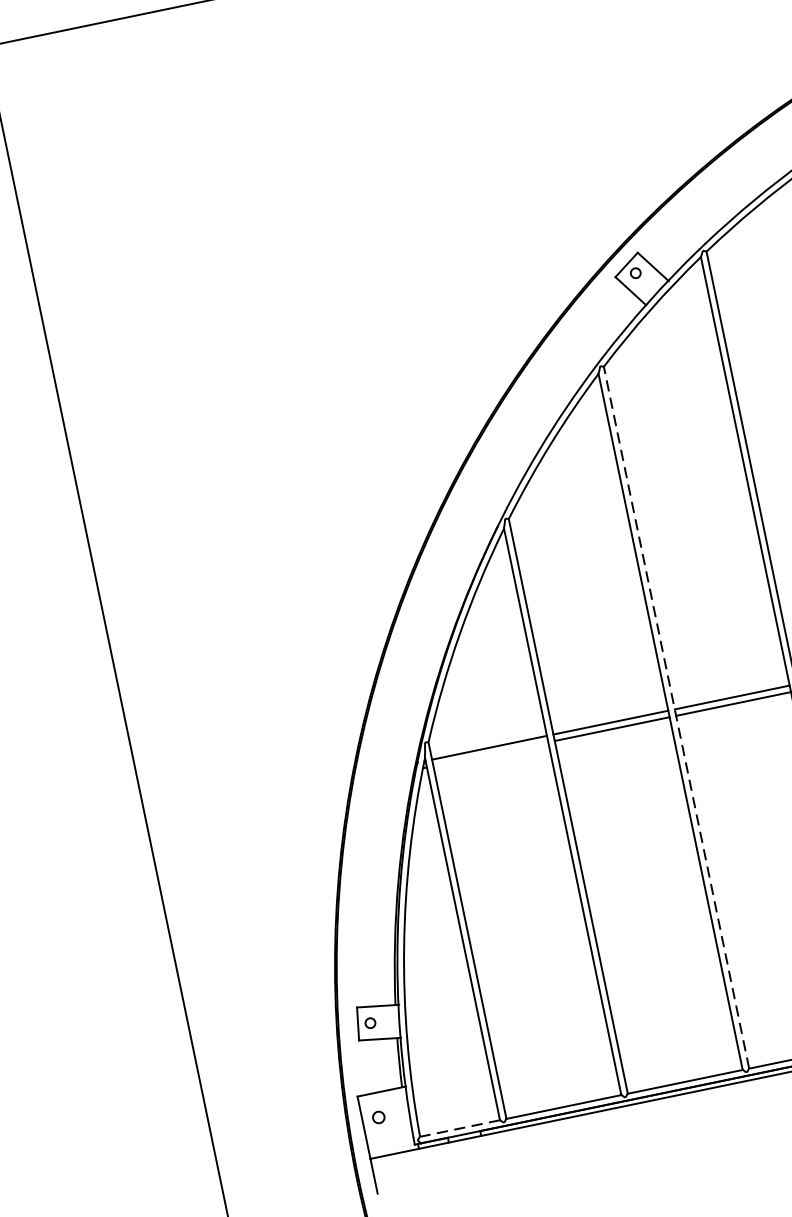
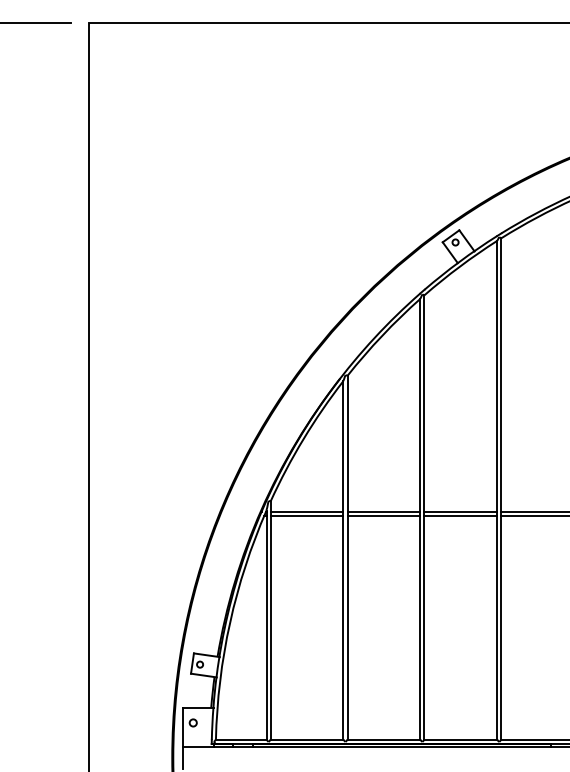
line: (676, 717) -> (424, 517), dashed -> solid
line: (490, 754) -> (306, 516), added
line: (458, 1128) -> (240, 739), dashed -> solid

